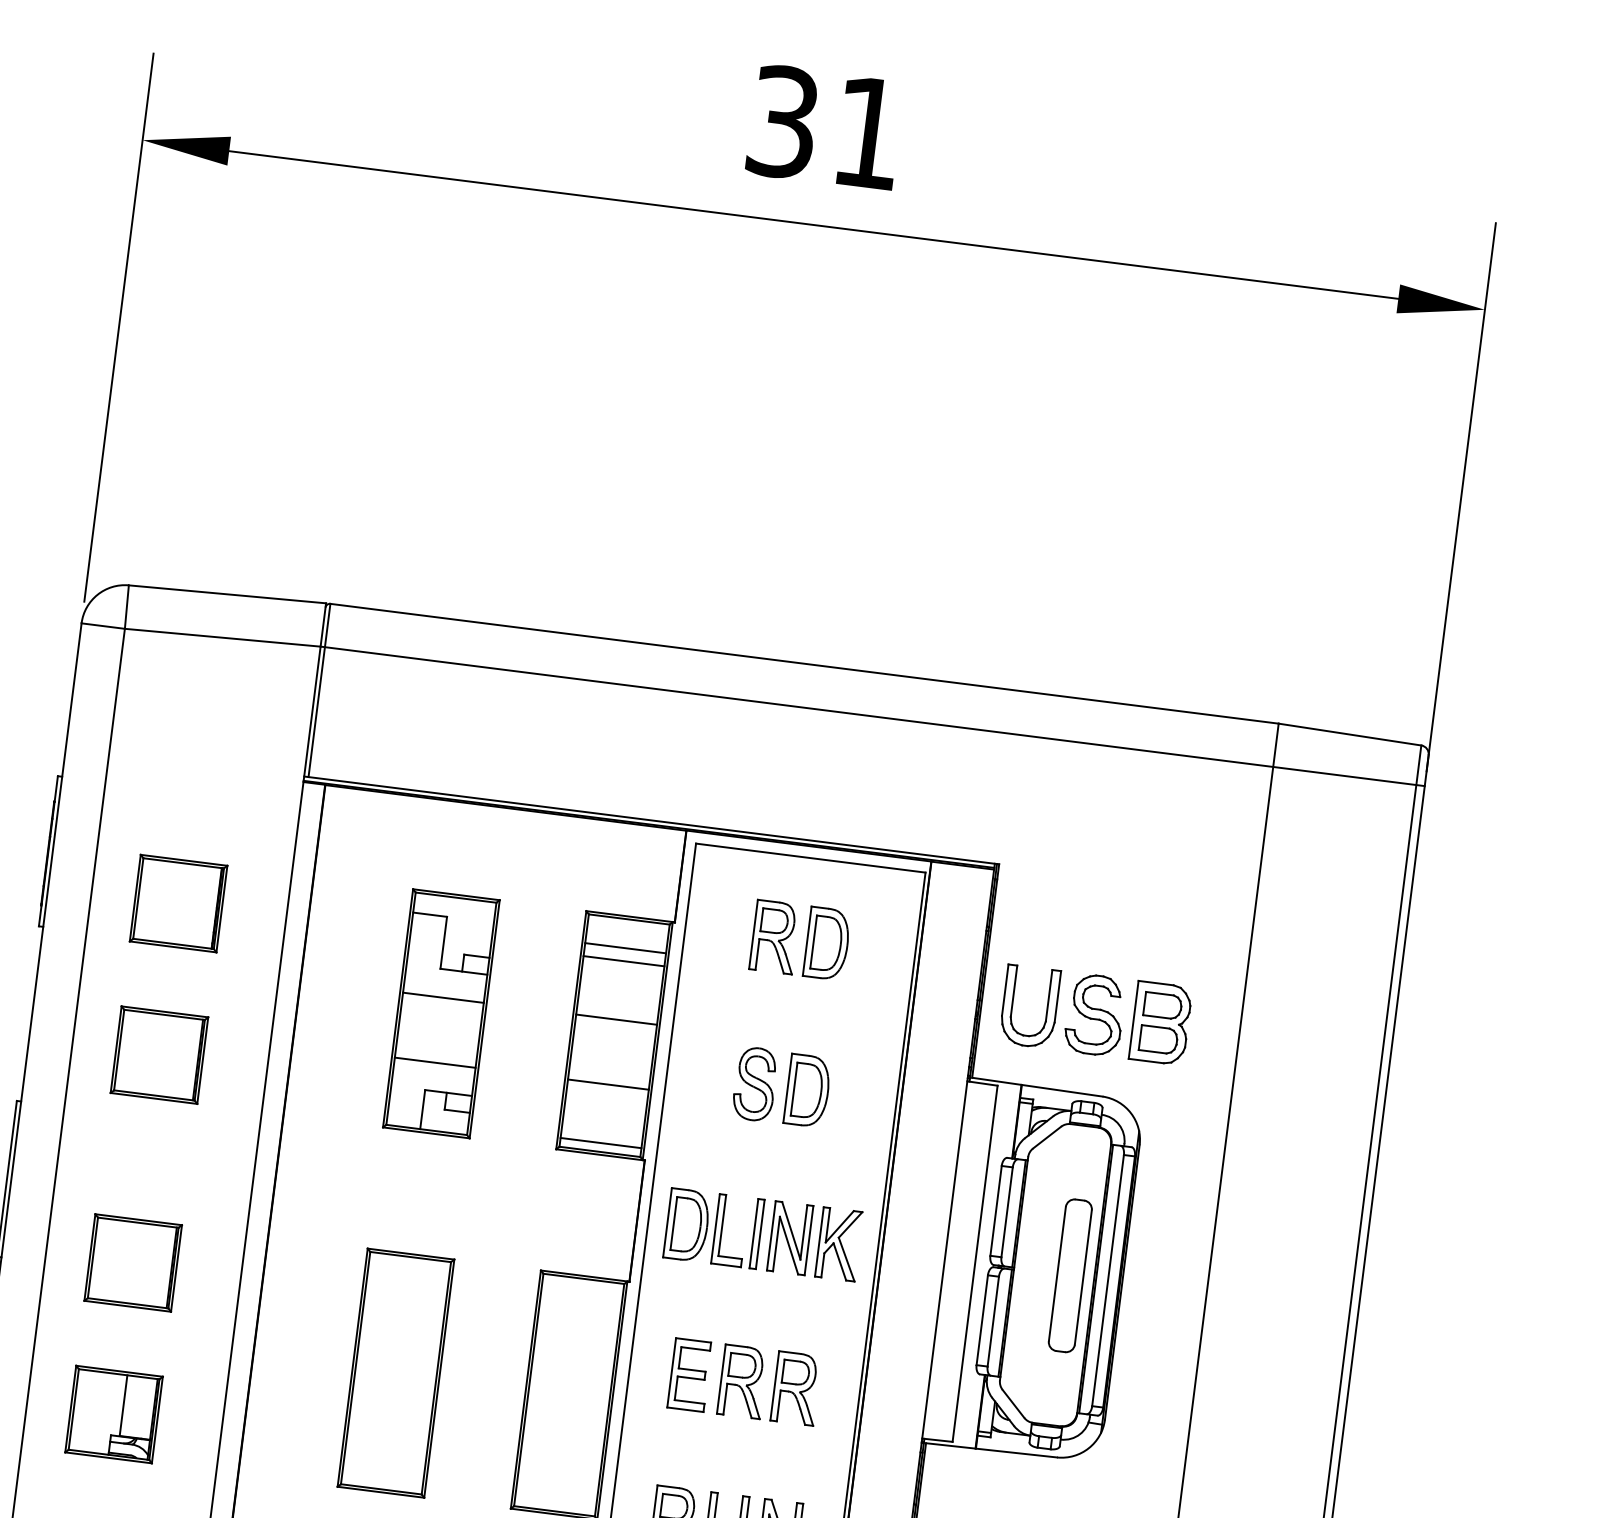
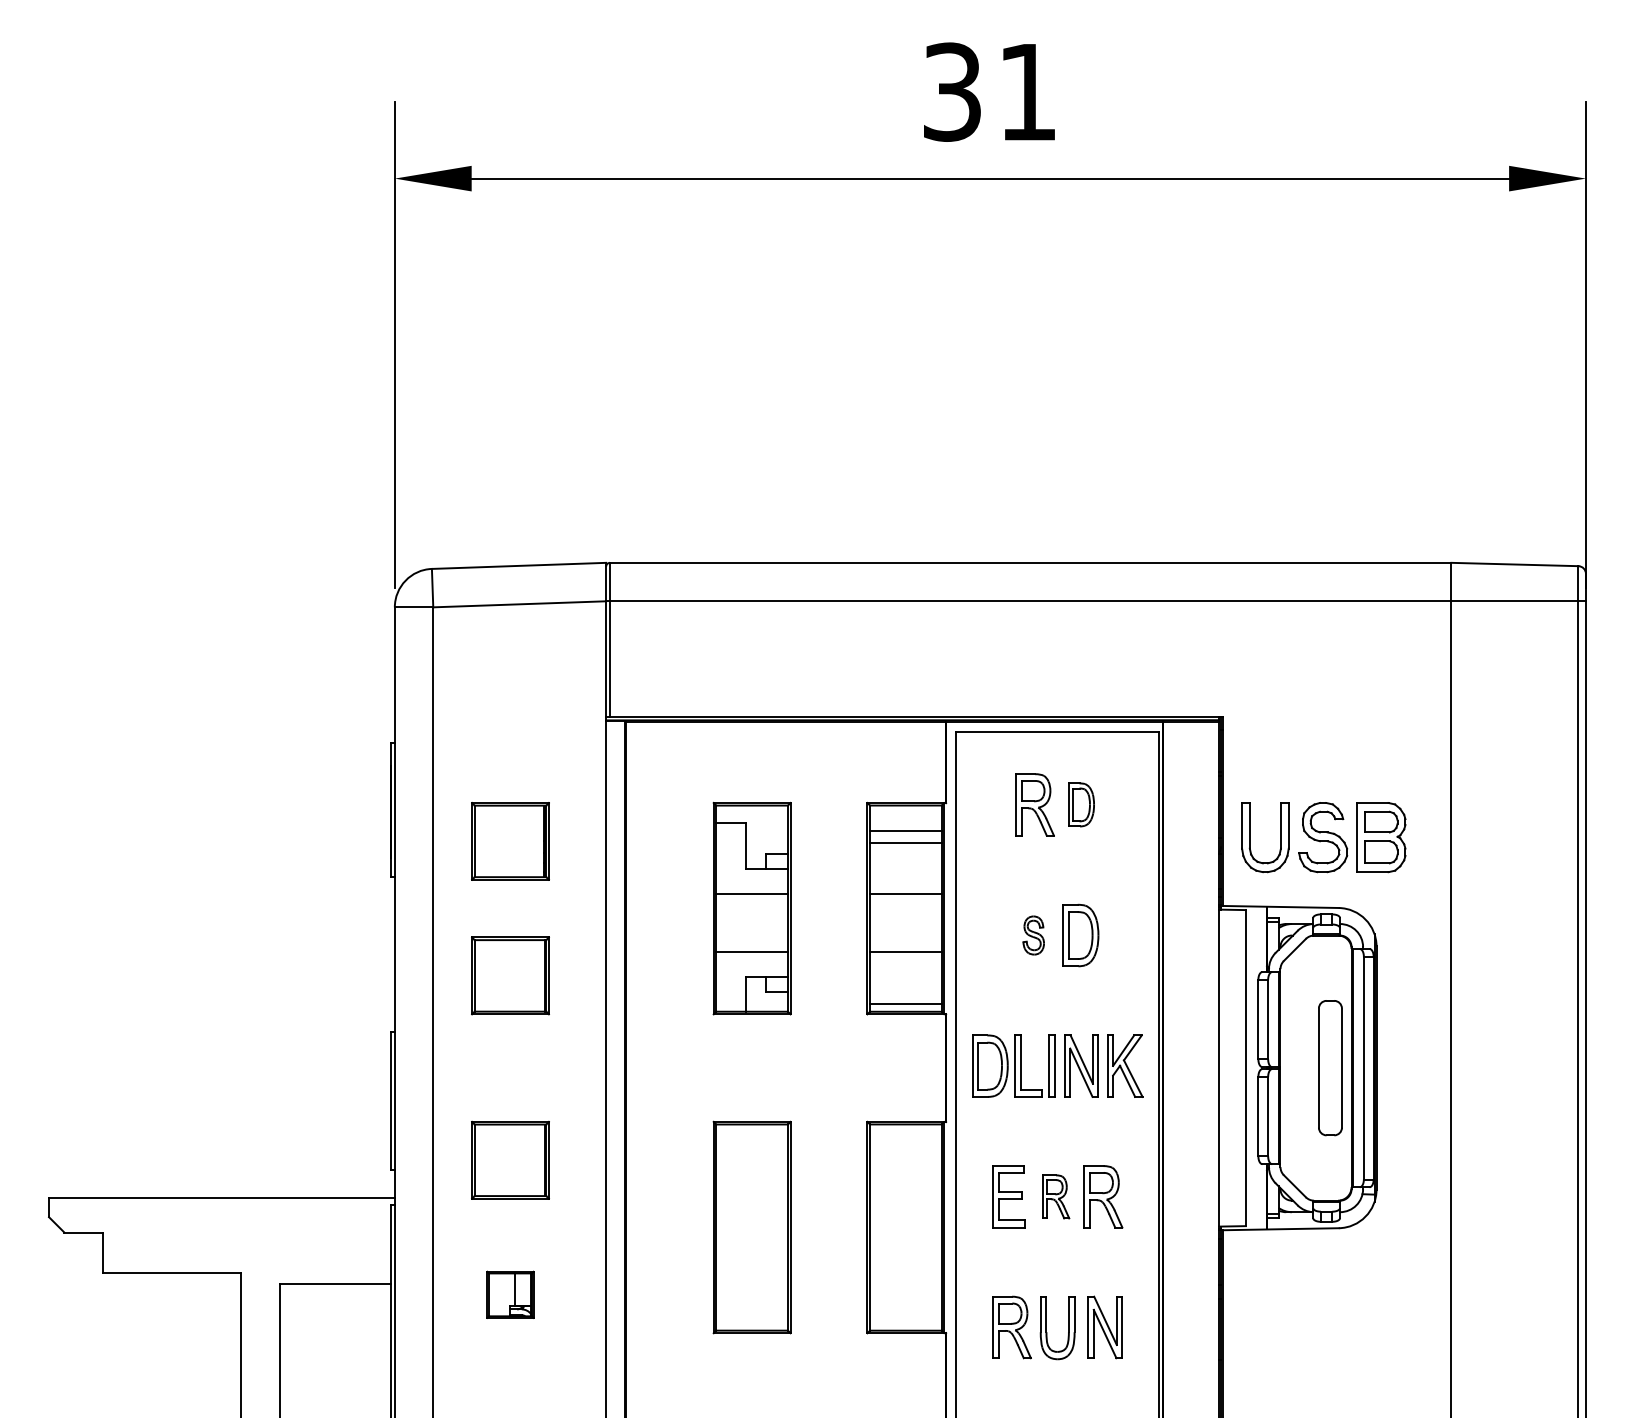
part: (827, 943) -> (1081, 804), size x0.7
part: (754, 1084) -> (1033, 935), size x0.6
part: (742, 1381) -> (1055, 1196), size x0.7
part: (114, 1414) -> (510, 1294), size x0.6

